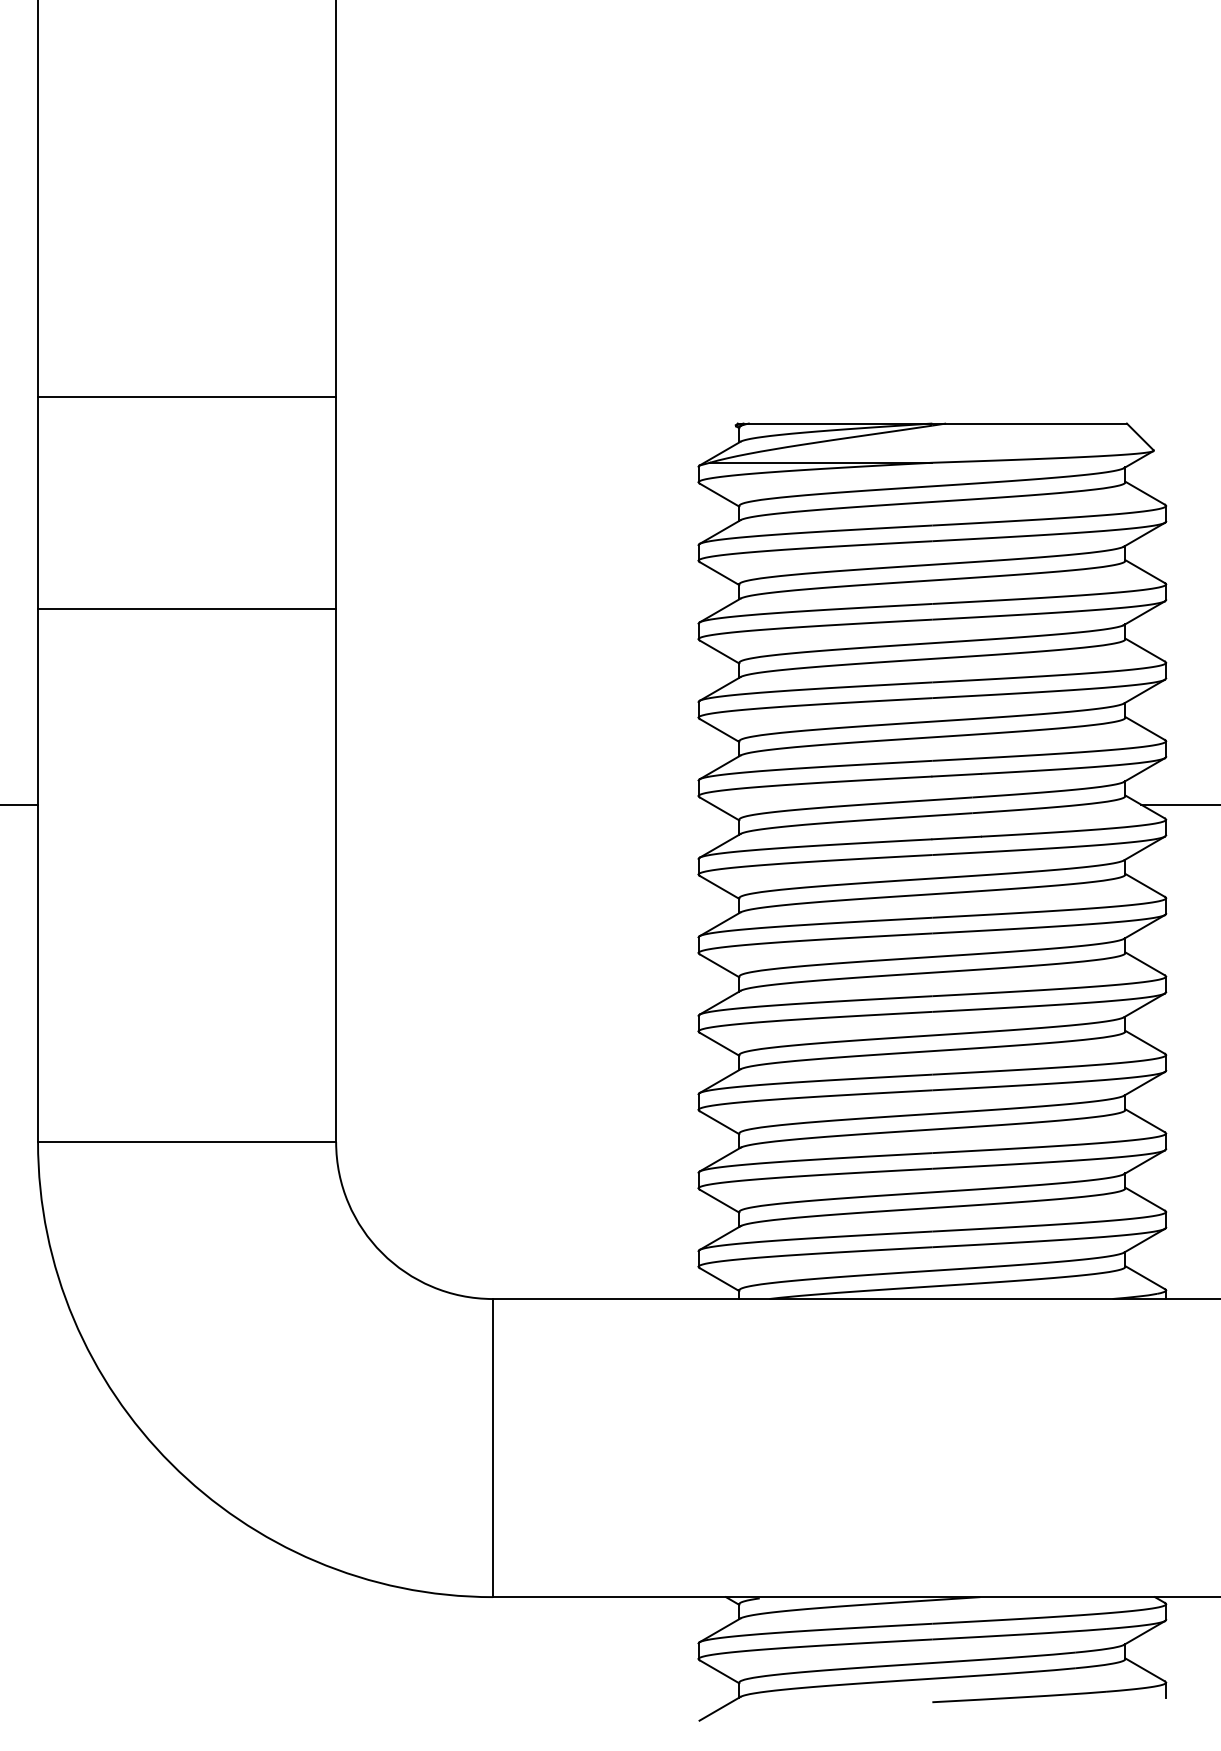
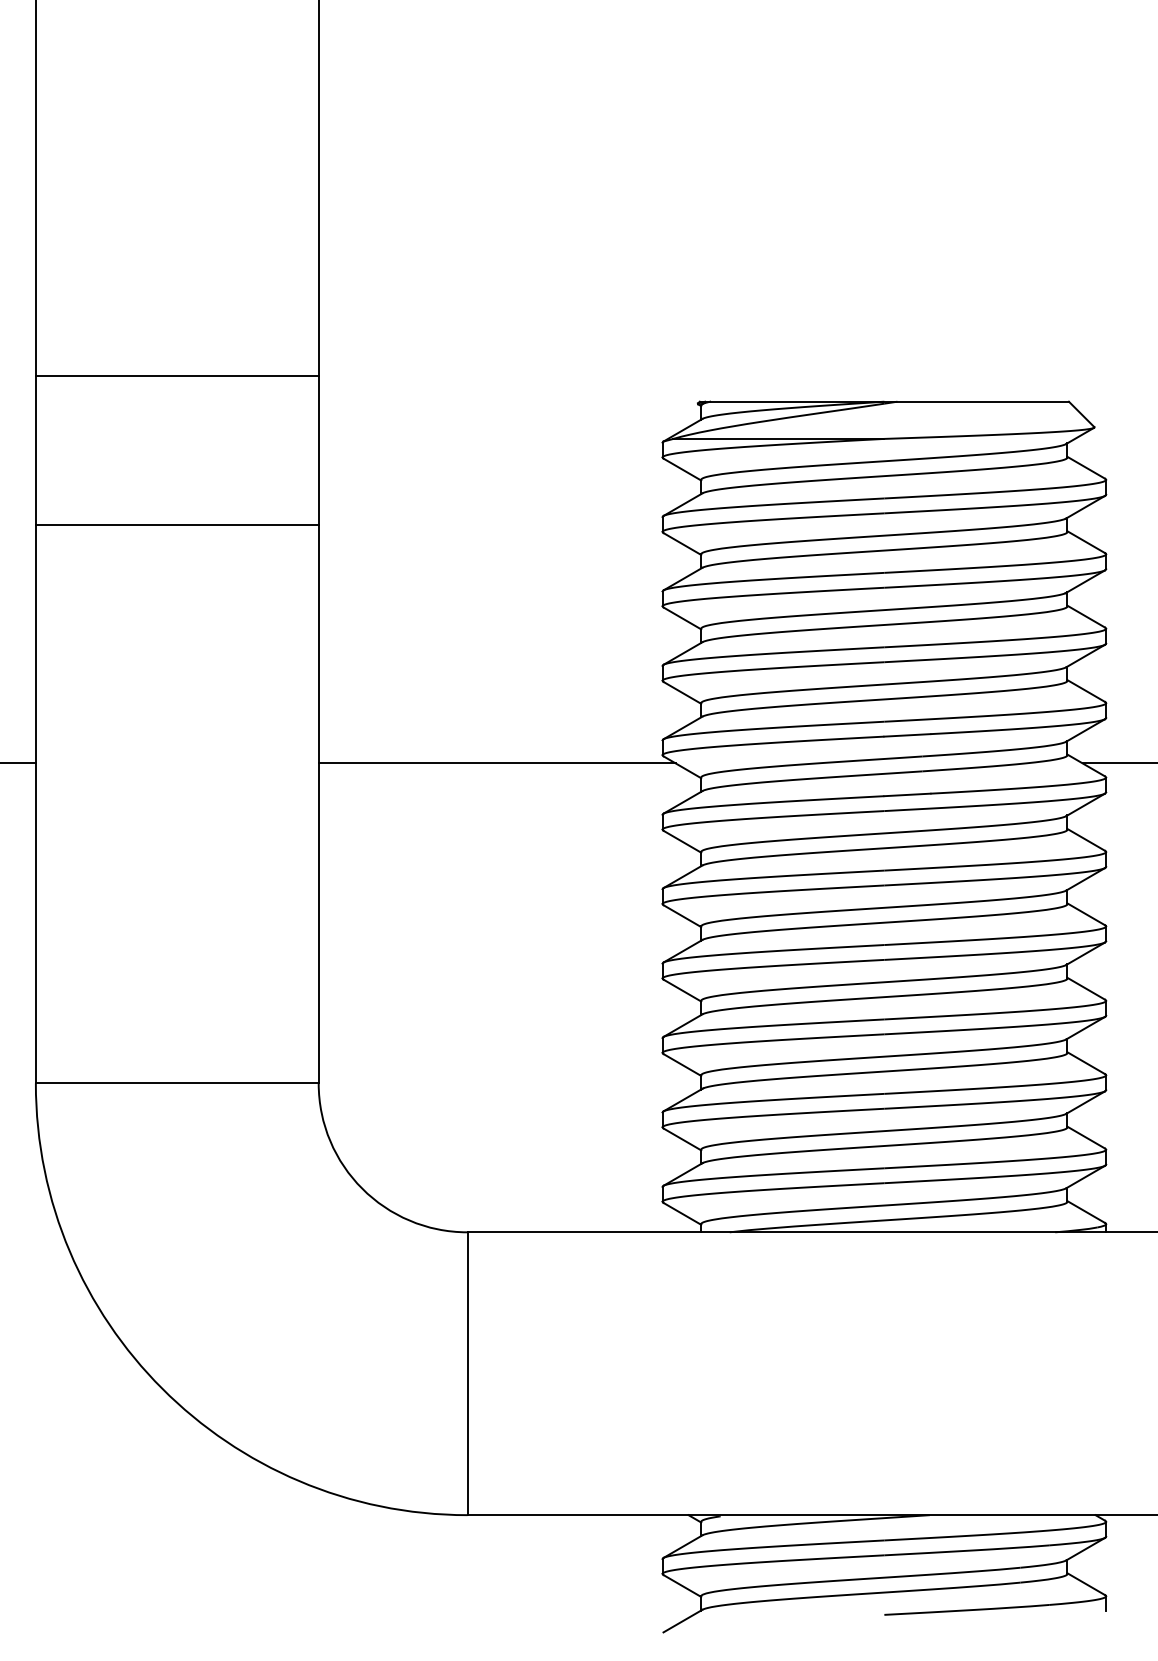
line: (186, 608) -> (176, 525), moved
line: (523, 804) -> (496, 763), added

